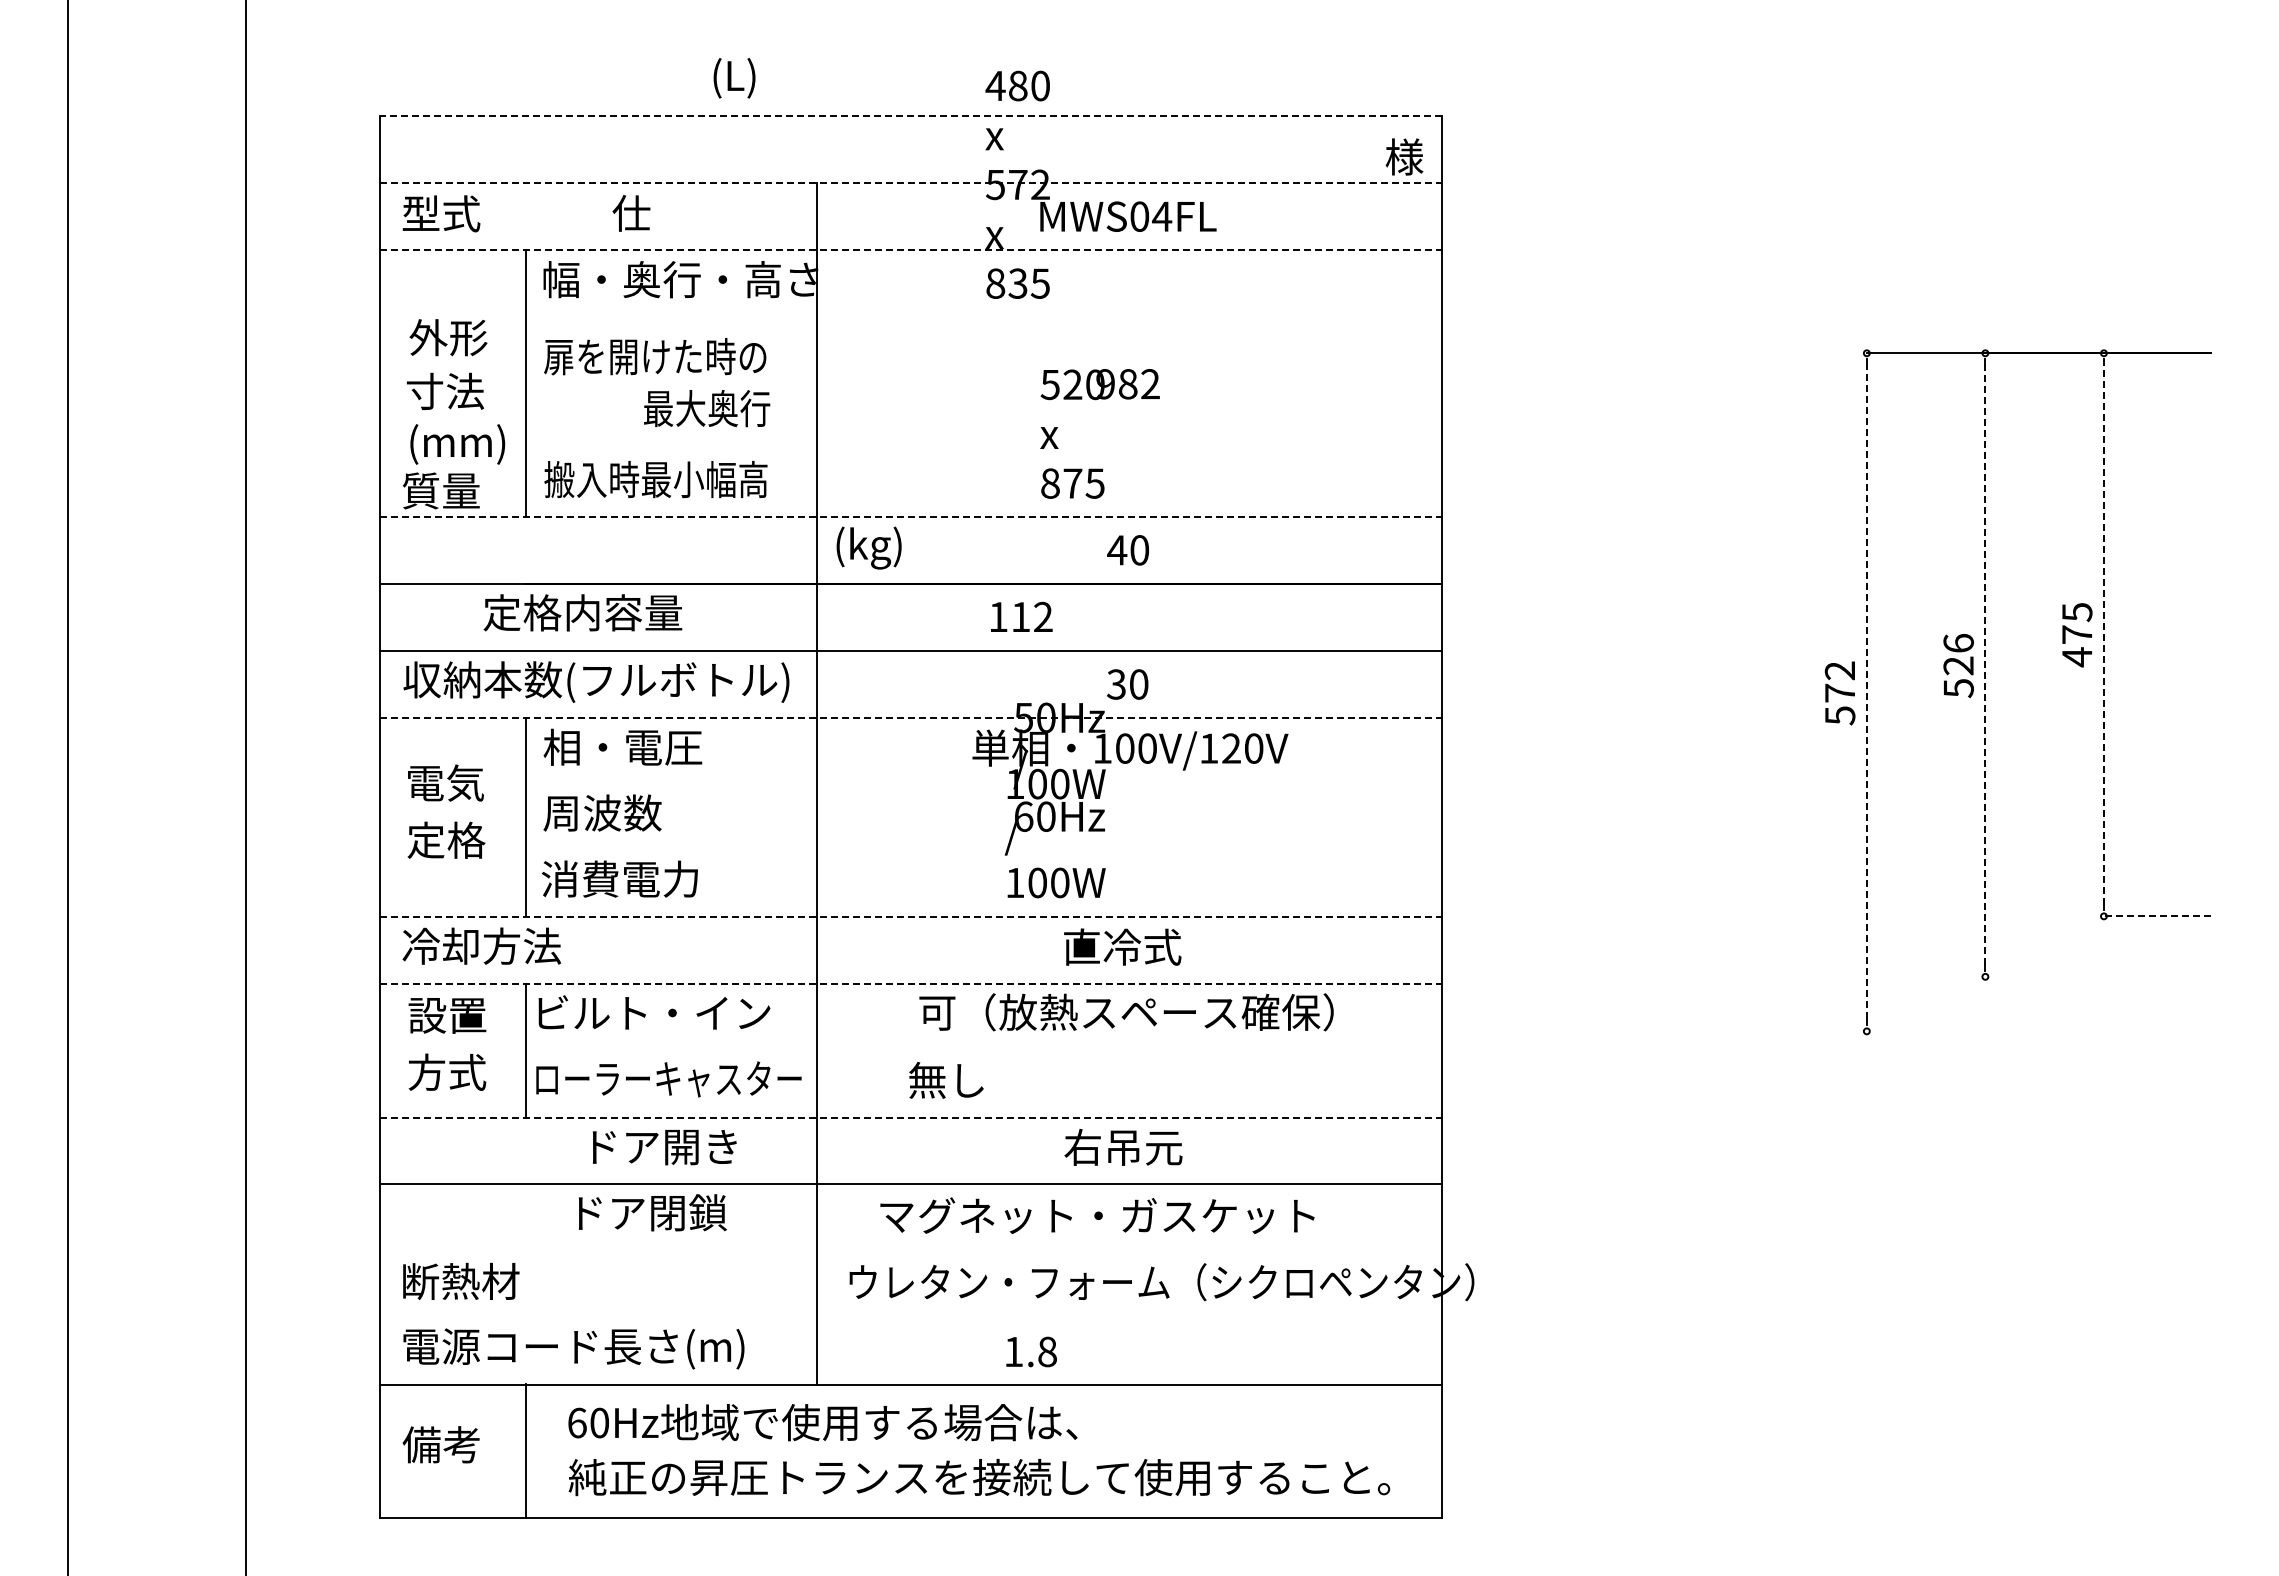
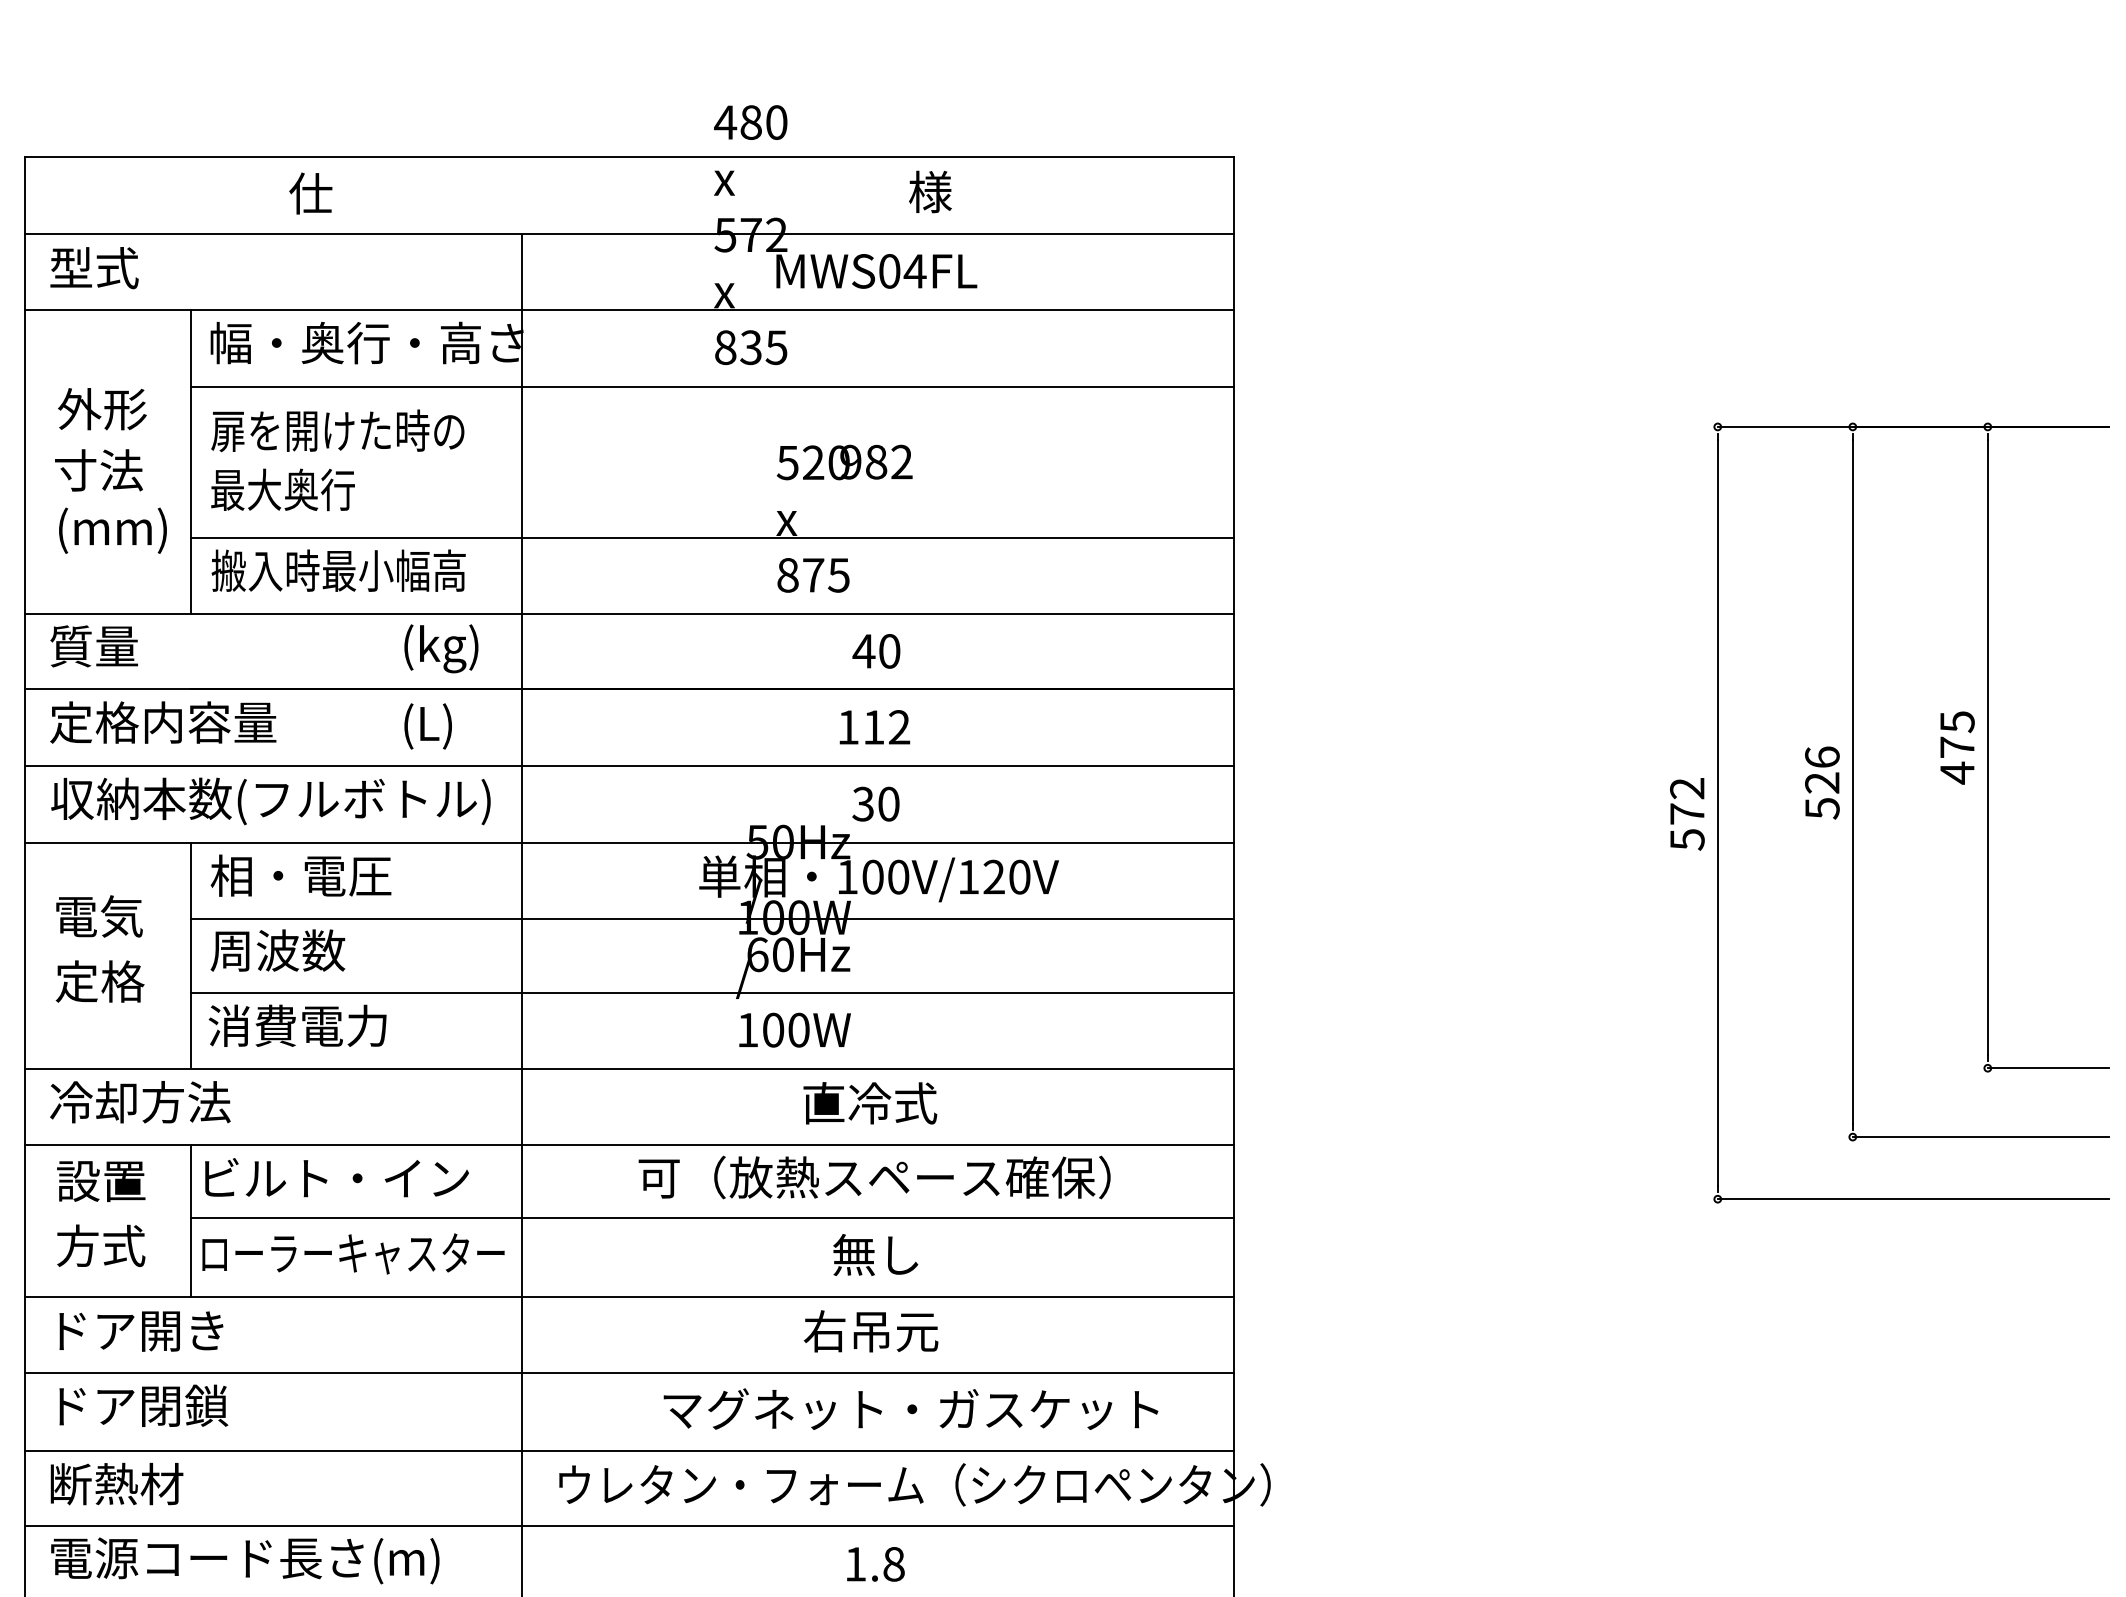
text: (734, 78) -> (428, 726), moved
line: (910, 116) -> (628, 157), dashed -> solid
text: (1404, 156) -> (930, 191), moved
line: (910, 183) -> (628, 233), dashed -> solid
text: (631, 213) -> (310, 193), moved
line: (910, 250) -> (628, 309), dashed -> solid
line: (983, 317) -> (711, 386), added
text: (707, 408) -> (283, 489), moved
line: (983, 450) -> (711, 537), added
text: (440, 490) -> (93, 645), moved
line: (910, 517) -> (628, 613), dashed -> solid
text: (868, 547) -> (440, 648), moved
text: (582, 612) -> (162, 722), moved
text: (1021, 616) -> (874, 726), moved
line: (2103, 634) -> (1987, 747), dashed -> solid
line: (1985, 665) -> (1852, 782), dashed -> solid
line: (1866, 691) -> (1717, 812), dashed -> solid
line: (910, 718) -> (628, 842), dashed -> solid
line: (983, 784) -> (711, 918), added
line: (983, 850) -> (711, 993), added
line: (2156, 916) -> (2047, 1068), dashed -> solid
line: (910, 917) -> (628, 1069), dashed -> solid
line: (2097, 976) -> (1980, 1136), added
line: (910, 984) -> (628, 1145), dashed -> solid
line: (2038, 1031) -> (1913, 1199), added
line: (983, 1047) -> (711, 1217), added
text: (946, 1080) -> (875, 1255), moved
line: (910, 1117) -> (628, 1297), dashed -> solid
text: (664, 1147) -> (141, 1331), moved
text: (652, 1212) -> (143, 1405), moved
text: (1097, 1215) -> (911, 1408), moved
line: (910, 1252) -> (628, 1451), added
line: (910, 1318) -> (628, 1526), added
text: (1031, 1351) -> (875, 1563), moved

